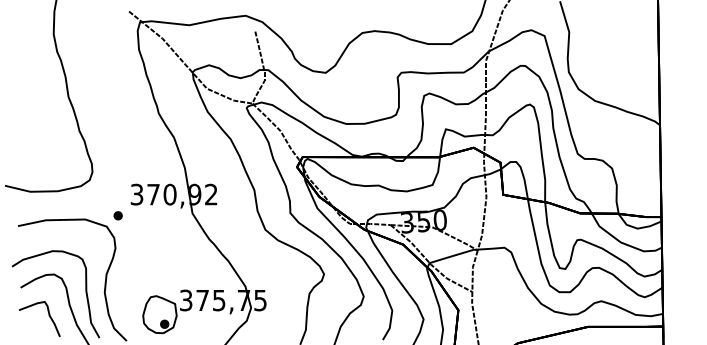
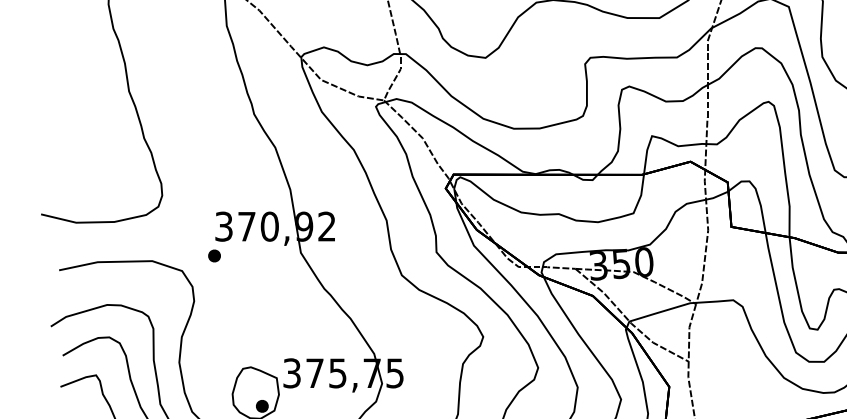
part: (117, 215) -> (213, 255), moved

